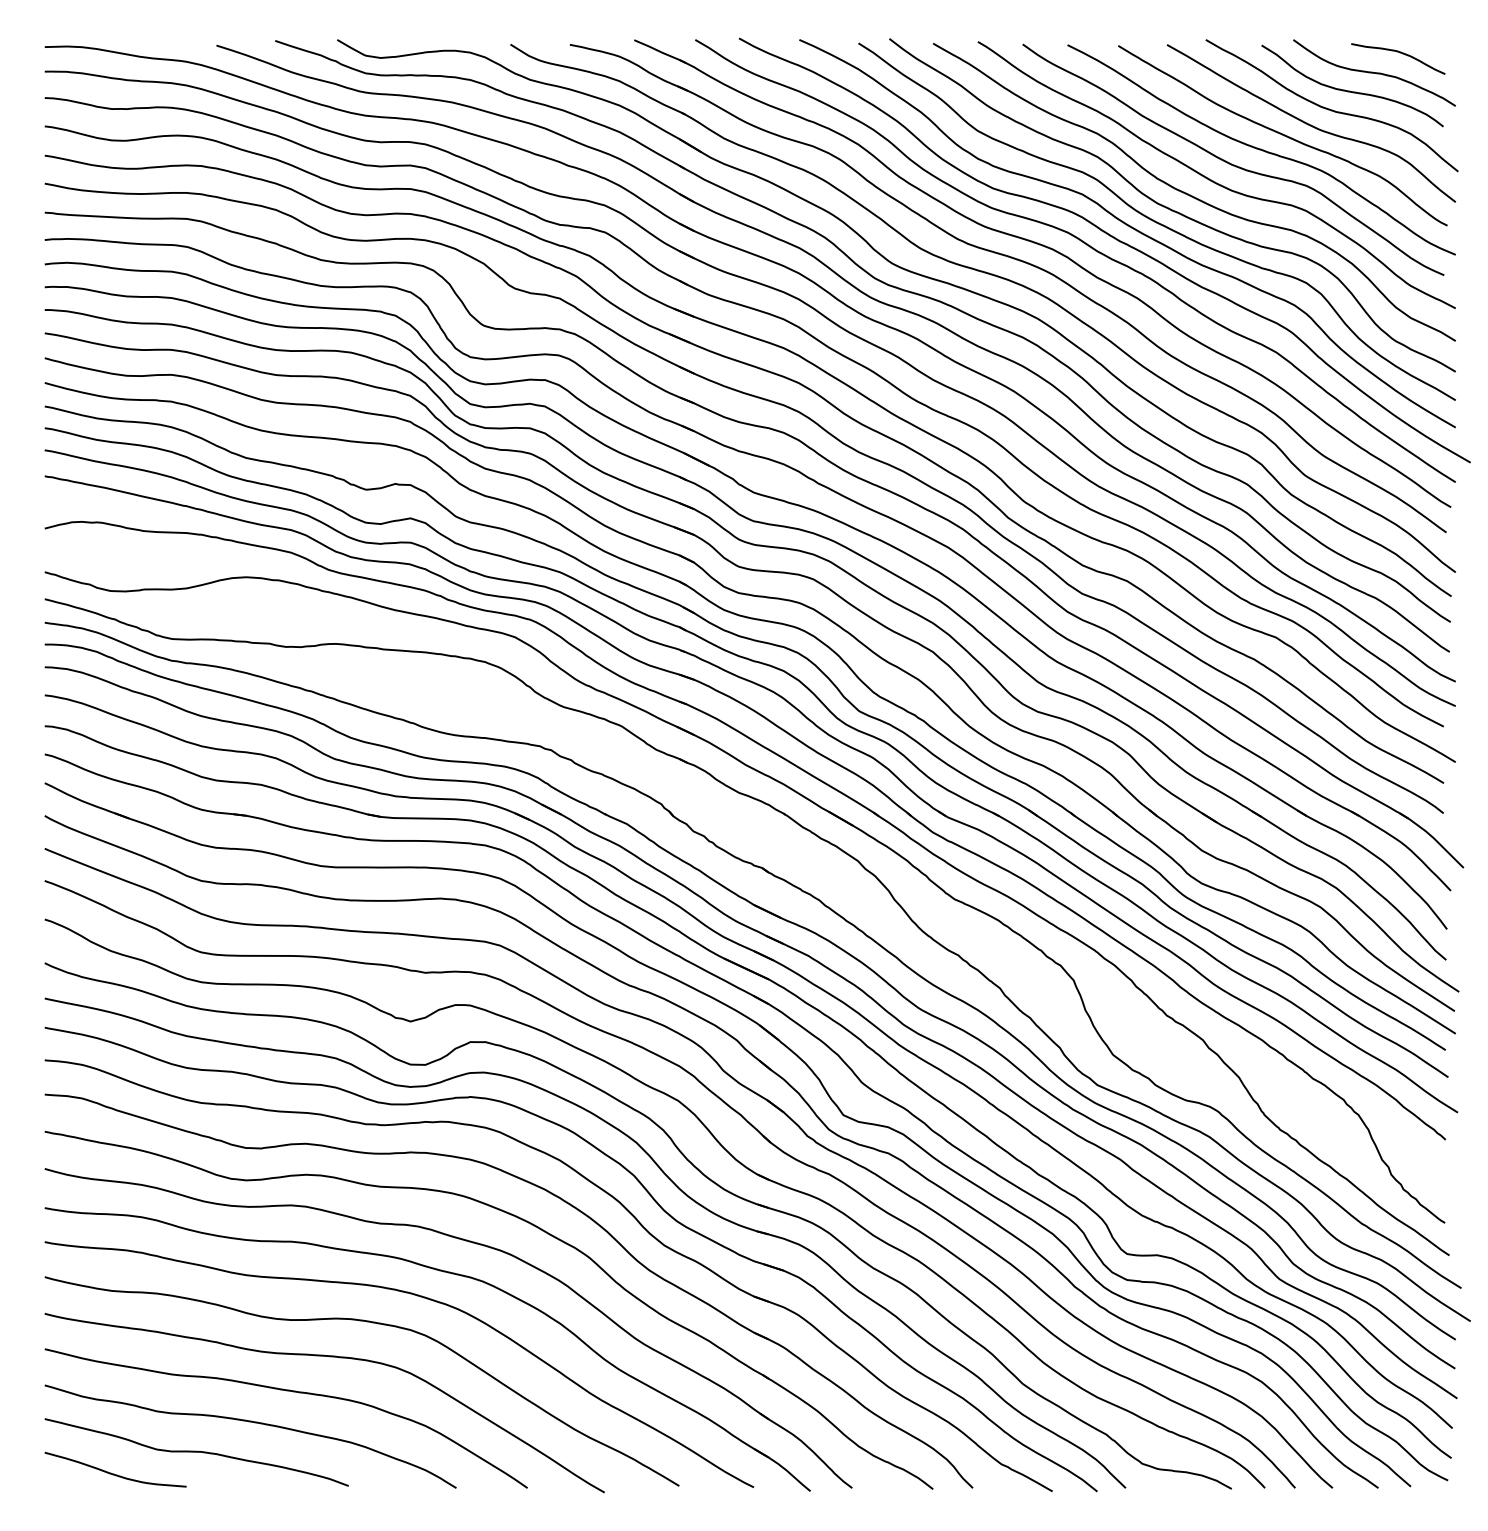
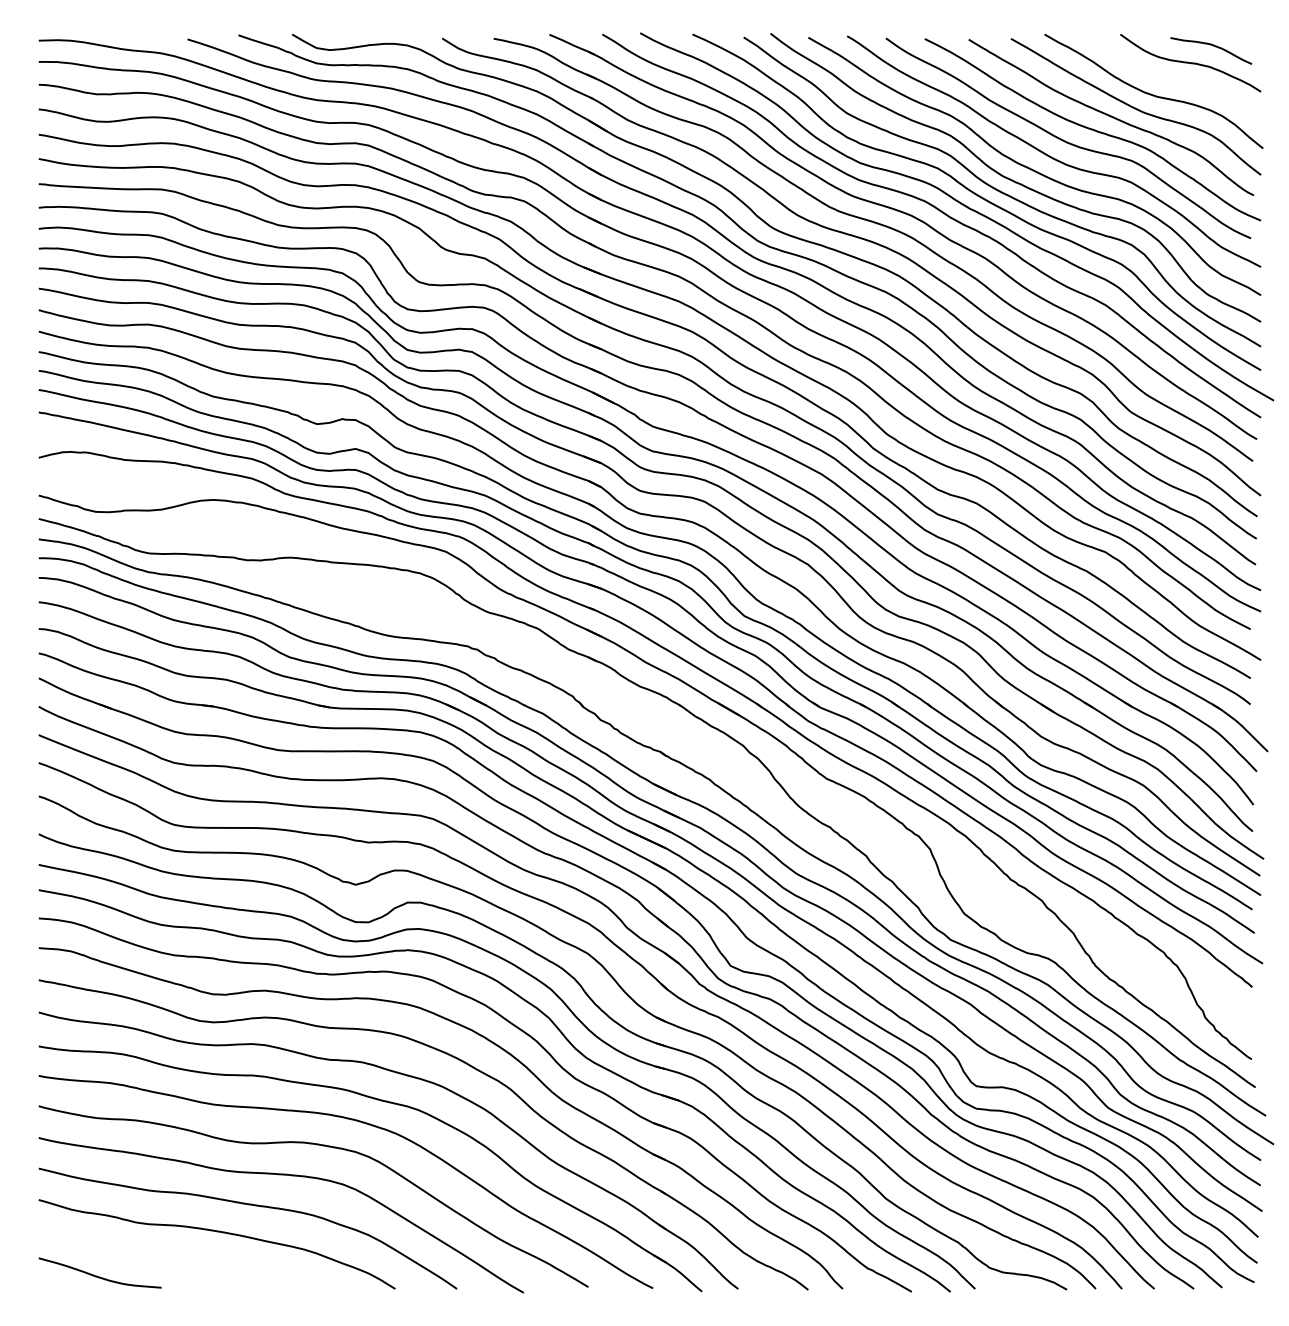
curve: (1352, 90) -> (1171, 78), removed
curve: (196, 1451) -> (170, 1257), removed

